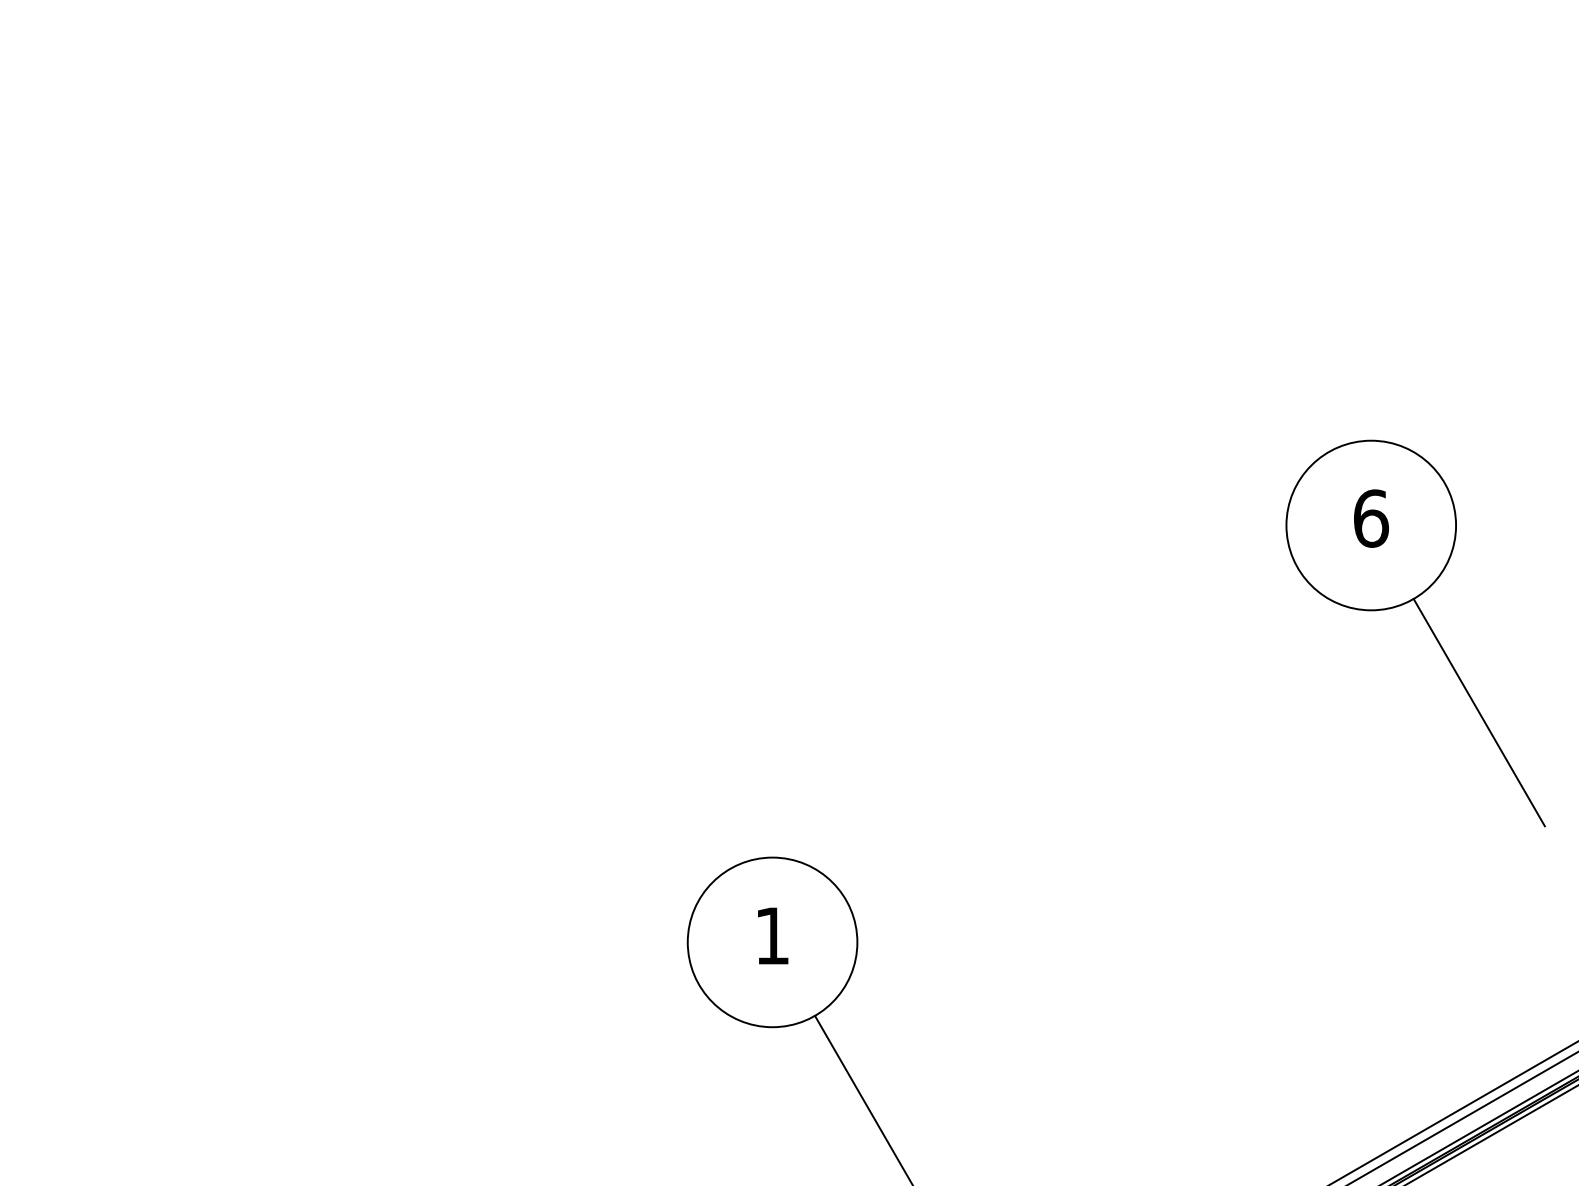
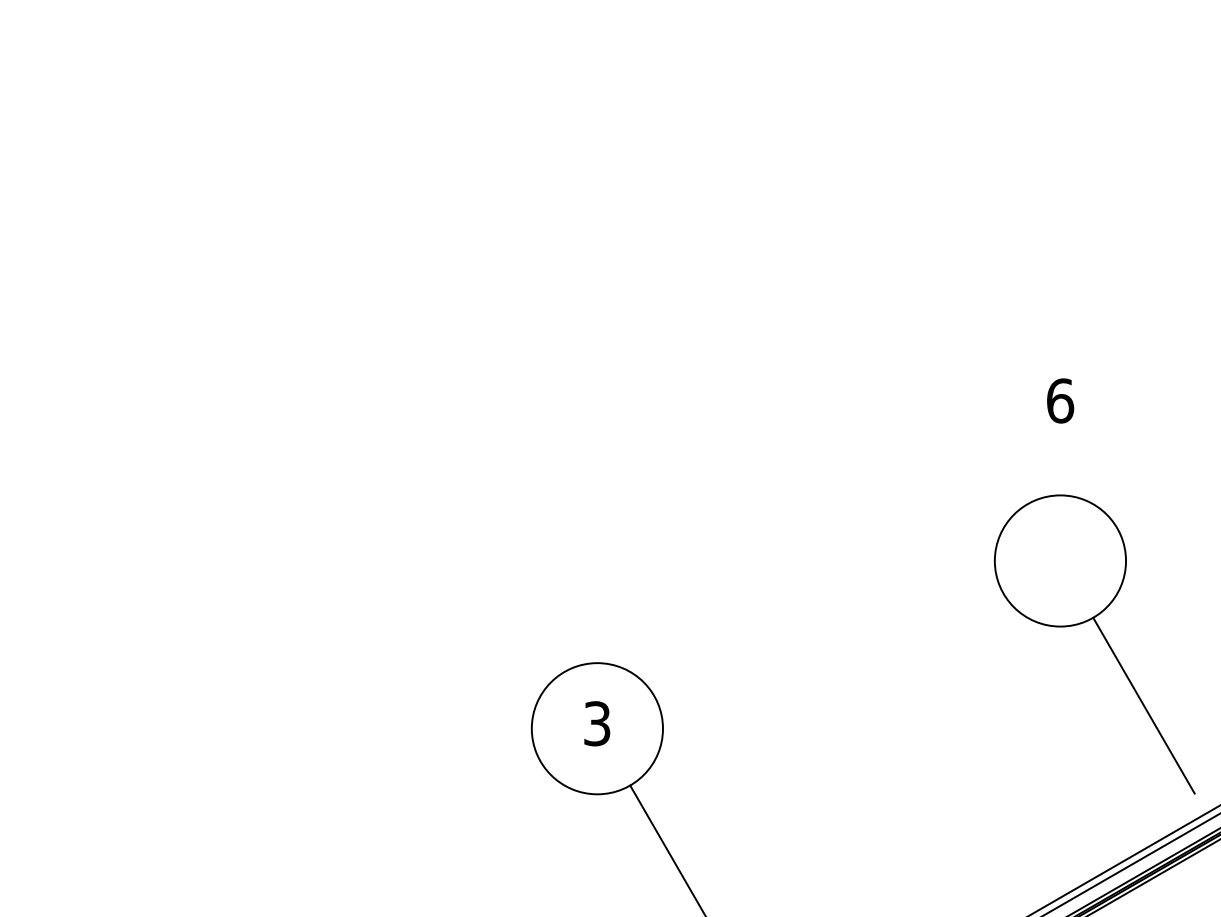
part: (1427, 625) -> (1103, 638), moved
text: (772, 935) -> (597, 723), 1 -> 3

